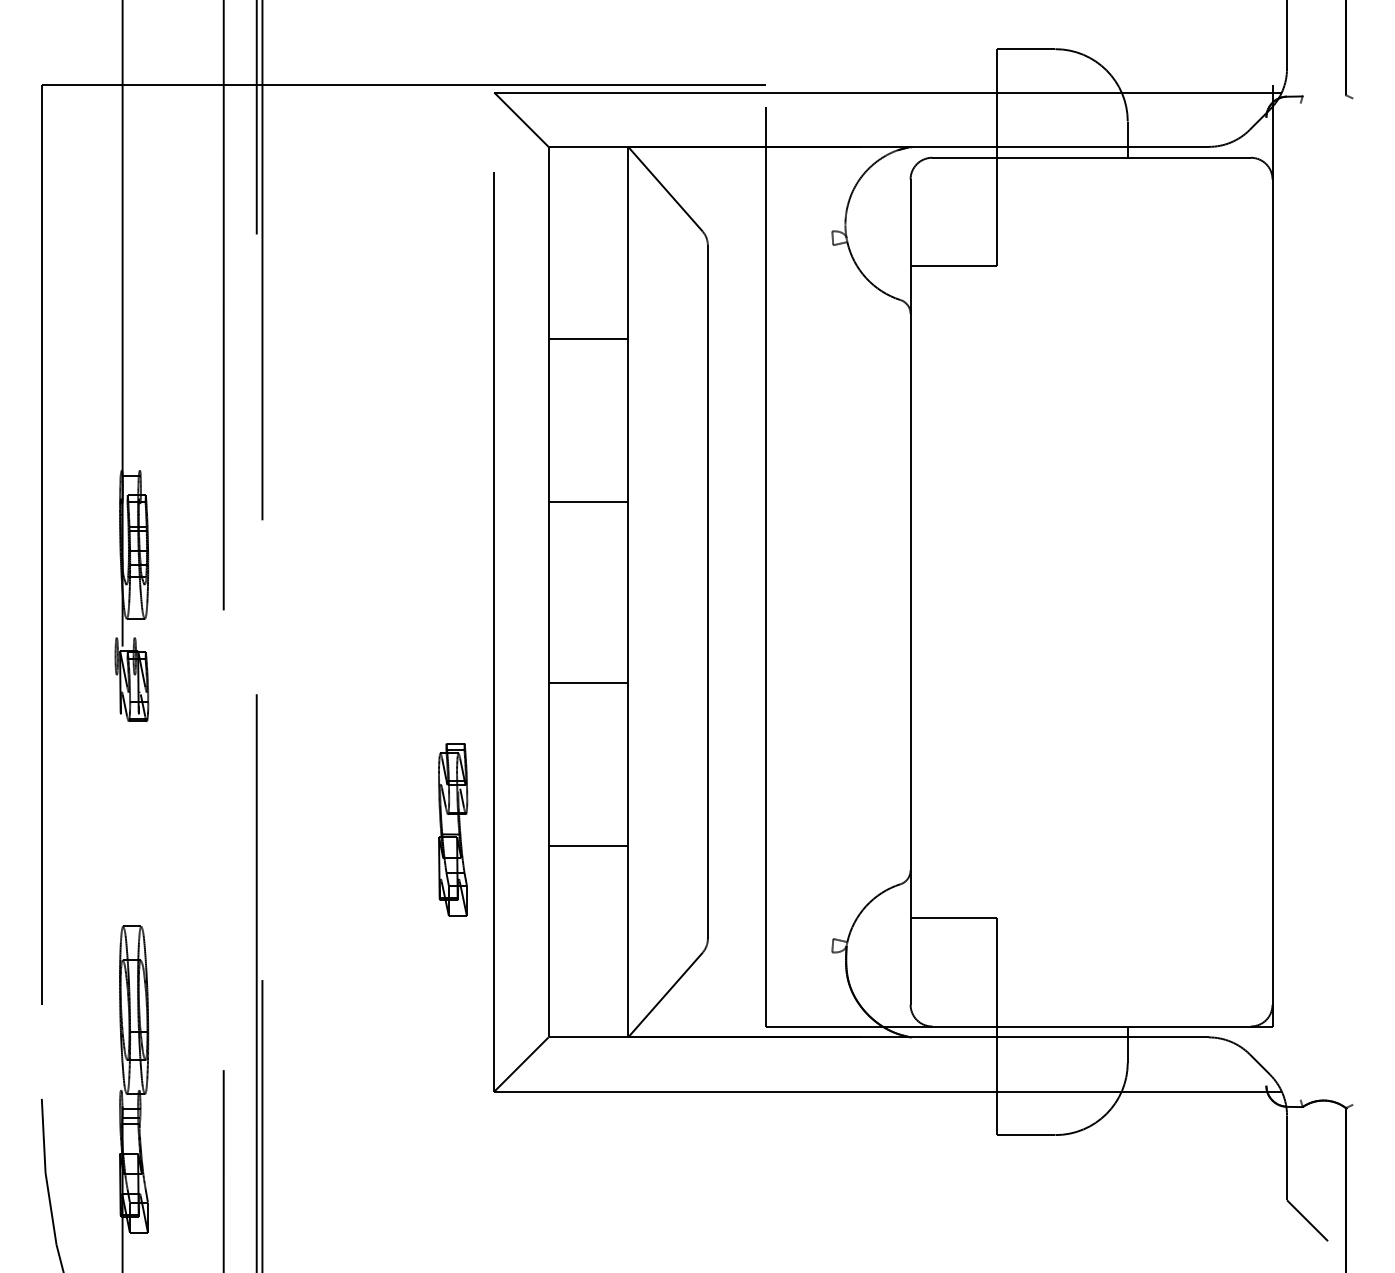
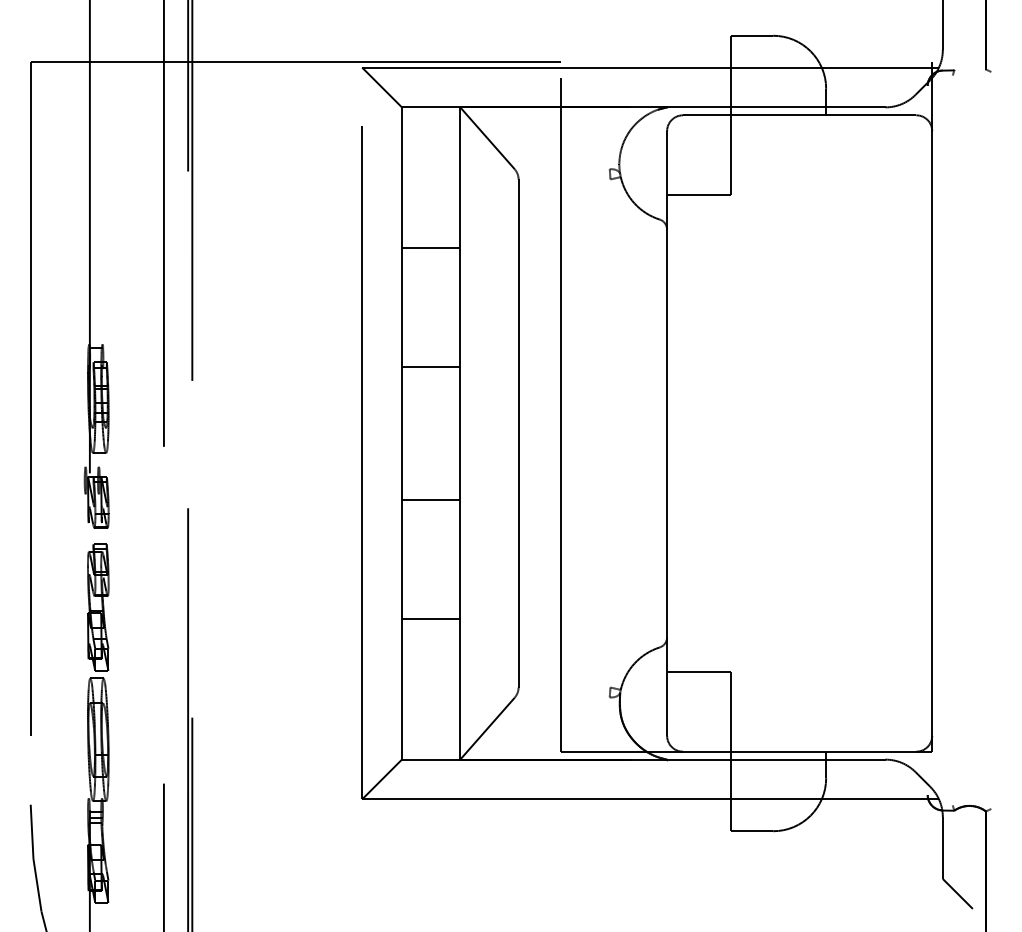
part: (453, 829) -> (98, 607), moved

